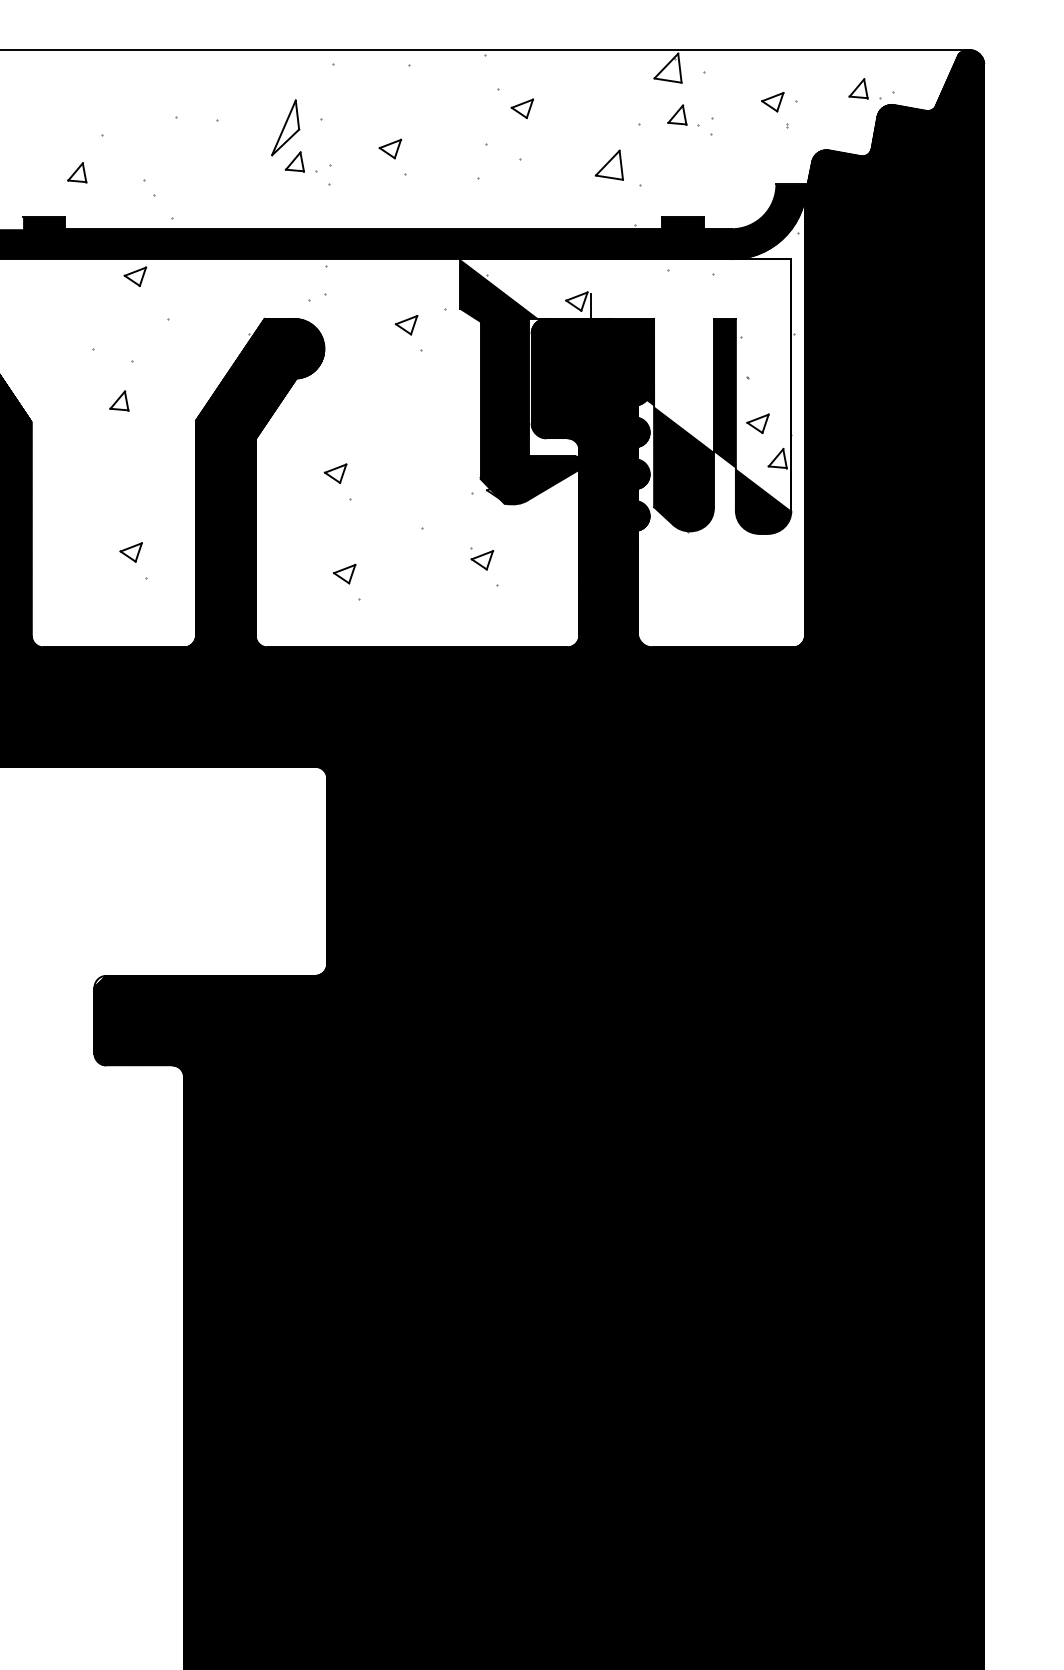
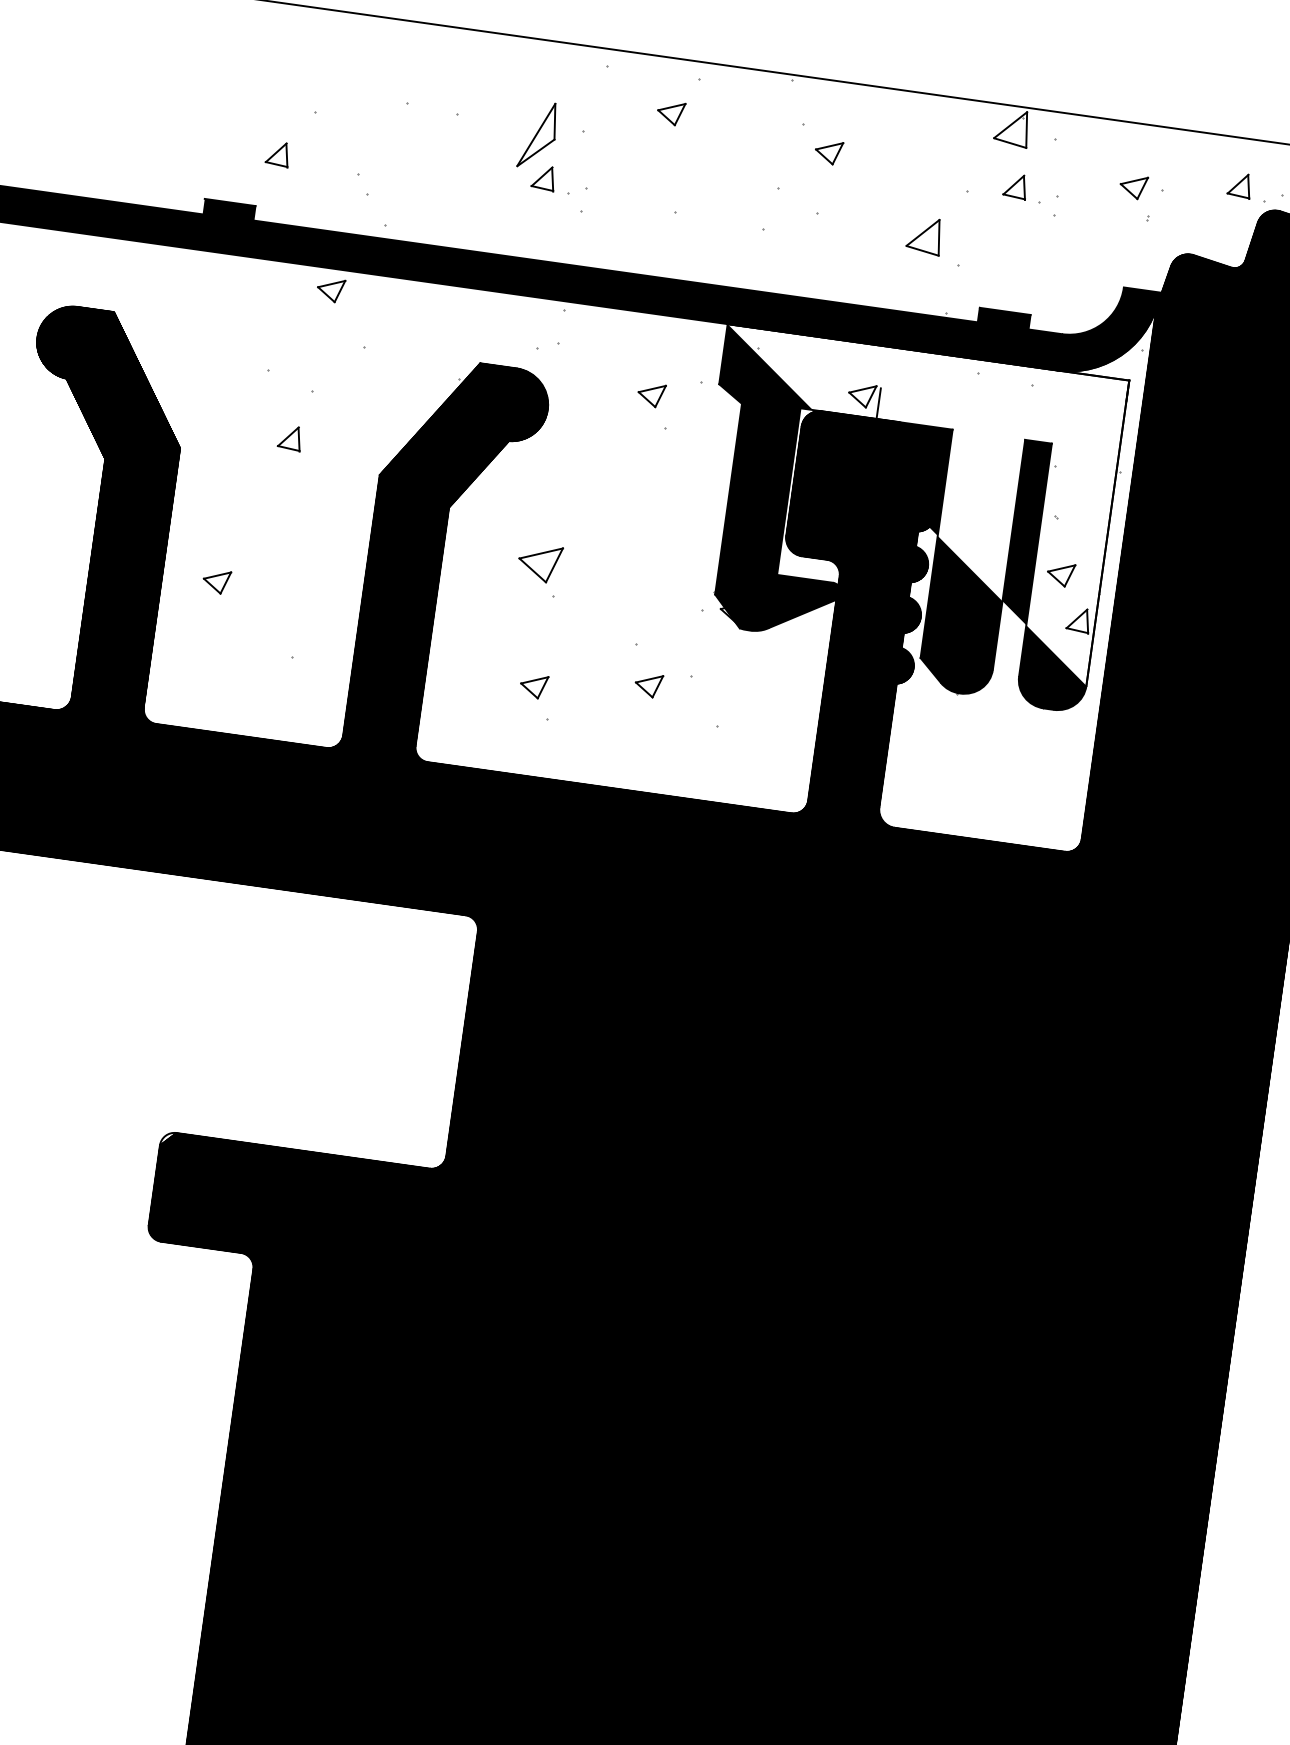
part: (389, 148) -> (670, 112), moved
part: (335, 473) -> (539, 562), size x1.6
part: (130, 552) -> (215, 581), moved
part: (482, 560) -> (648, 685), moved

